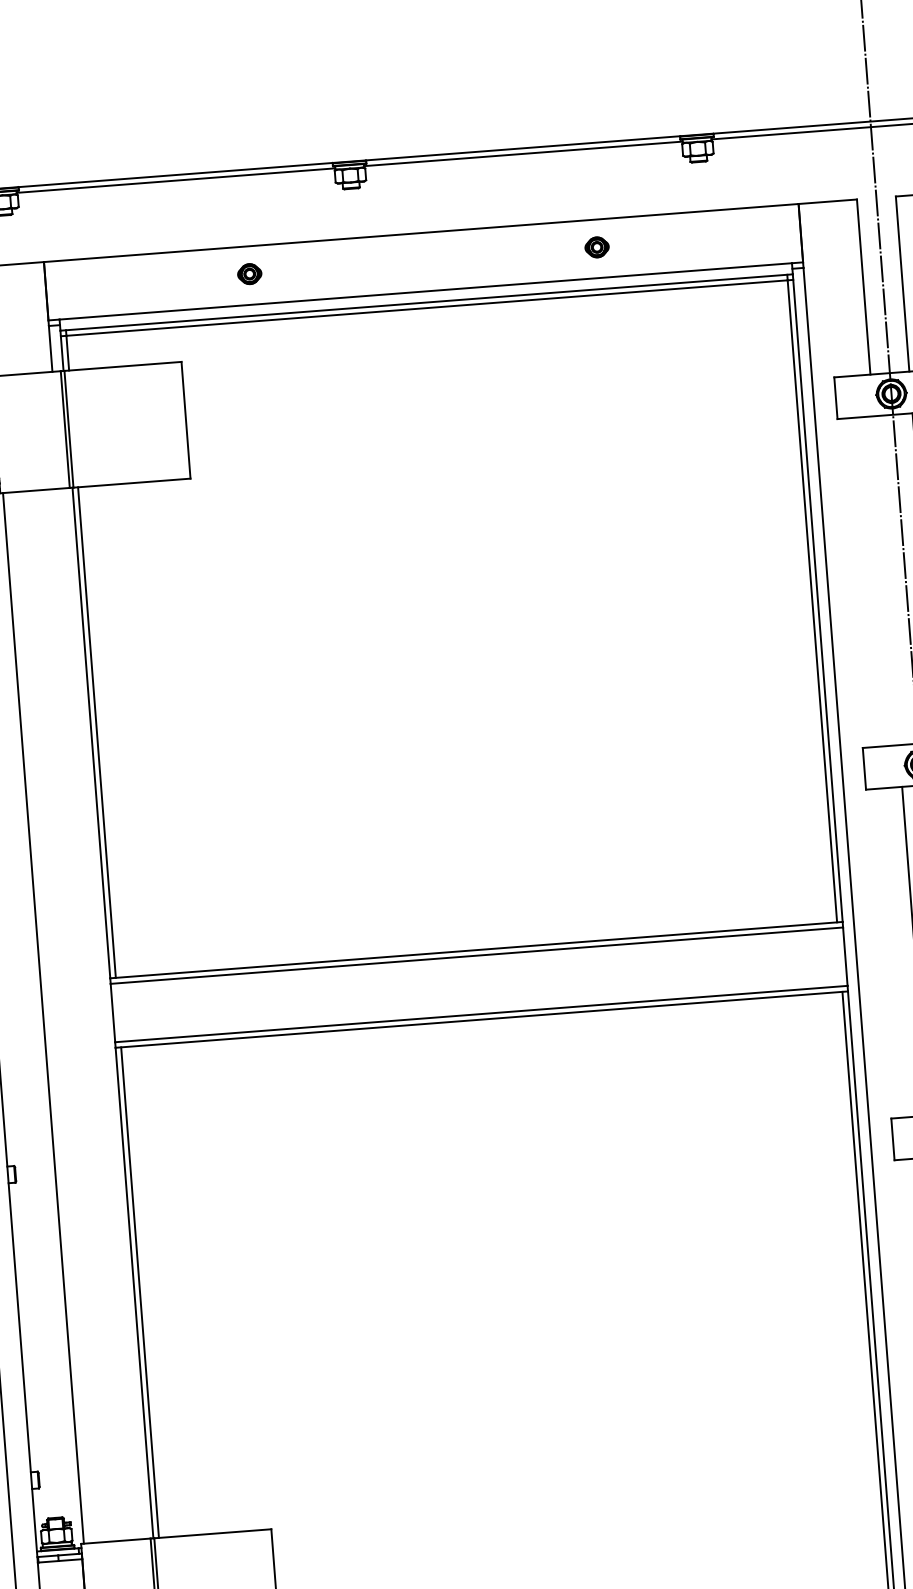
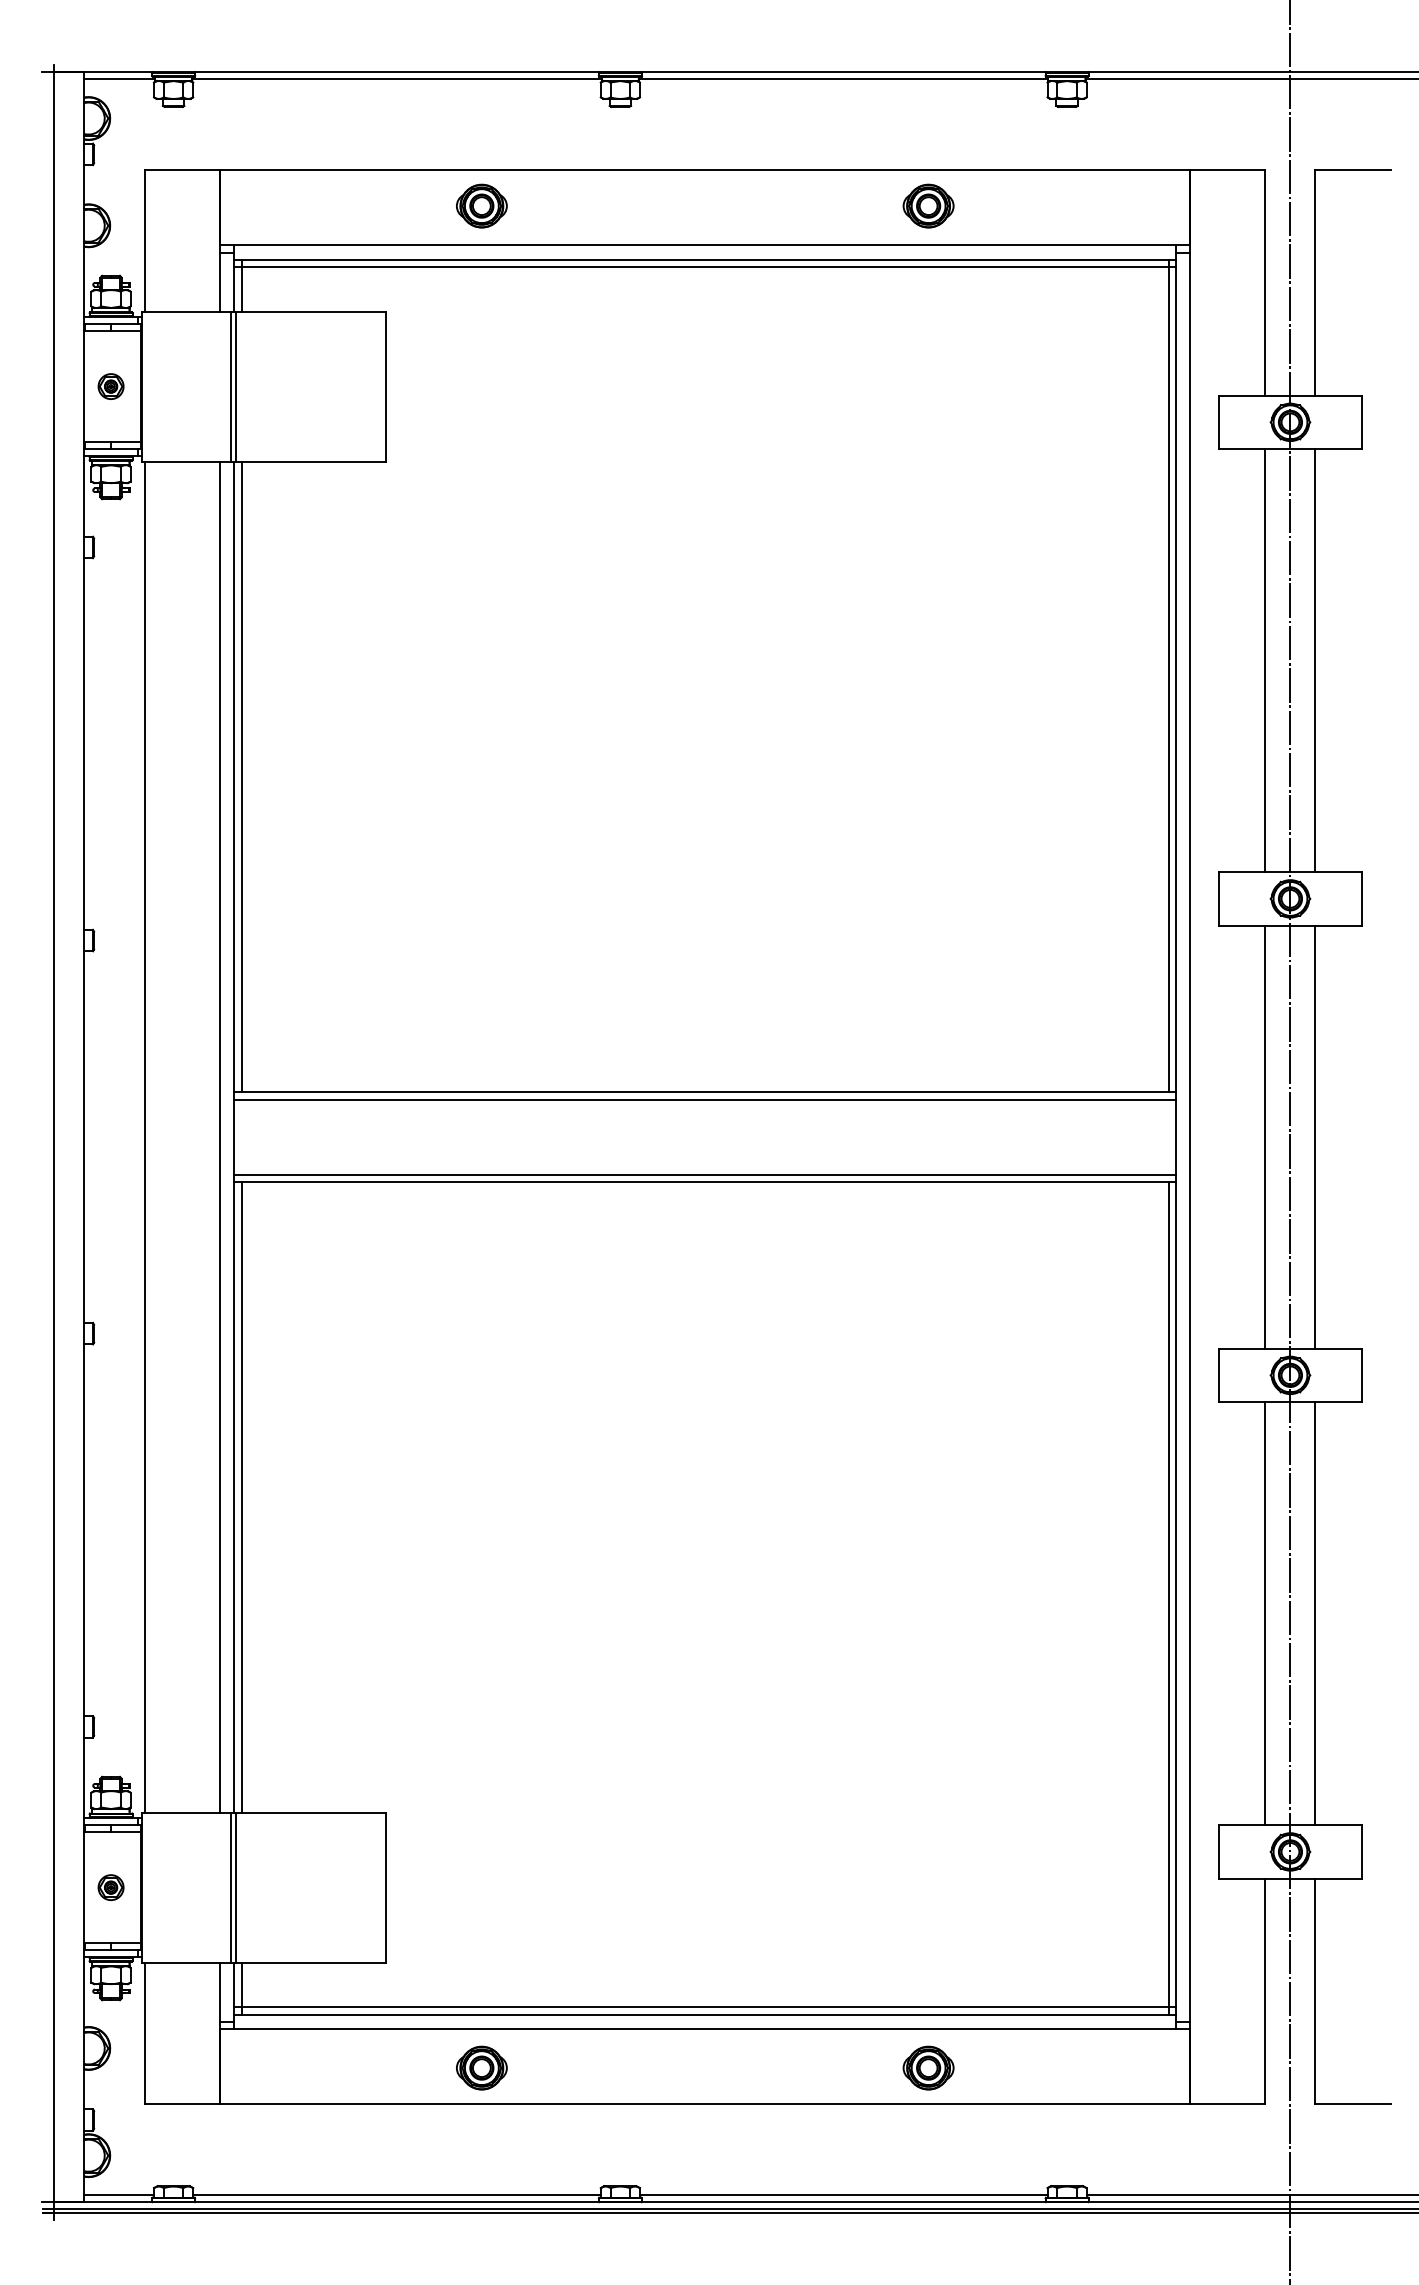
part: (597, 246) -> (928, 205), size x1.67
part: (249, 273) -> (481, 205), size x1.67
line: (886, 580) -> (1265, 660), added
line: (102, 1013) -> (220, 1136), added

